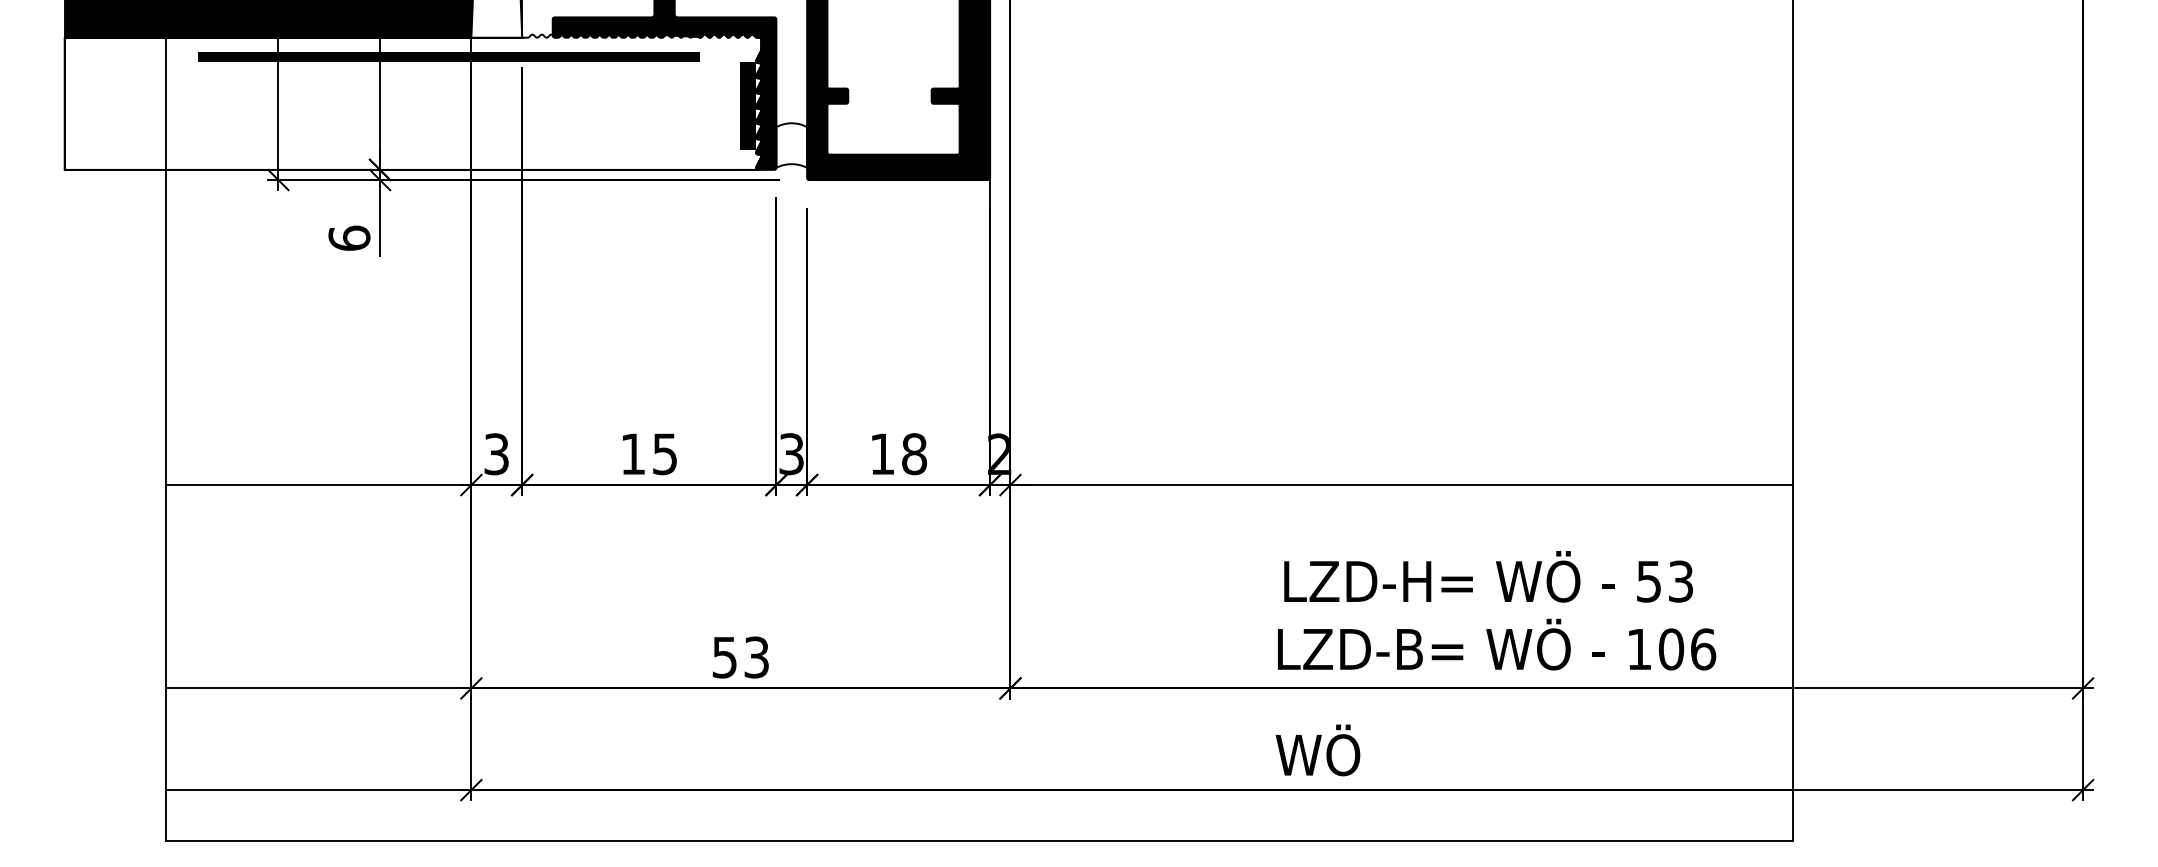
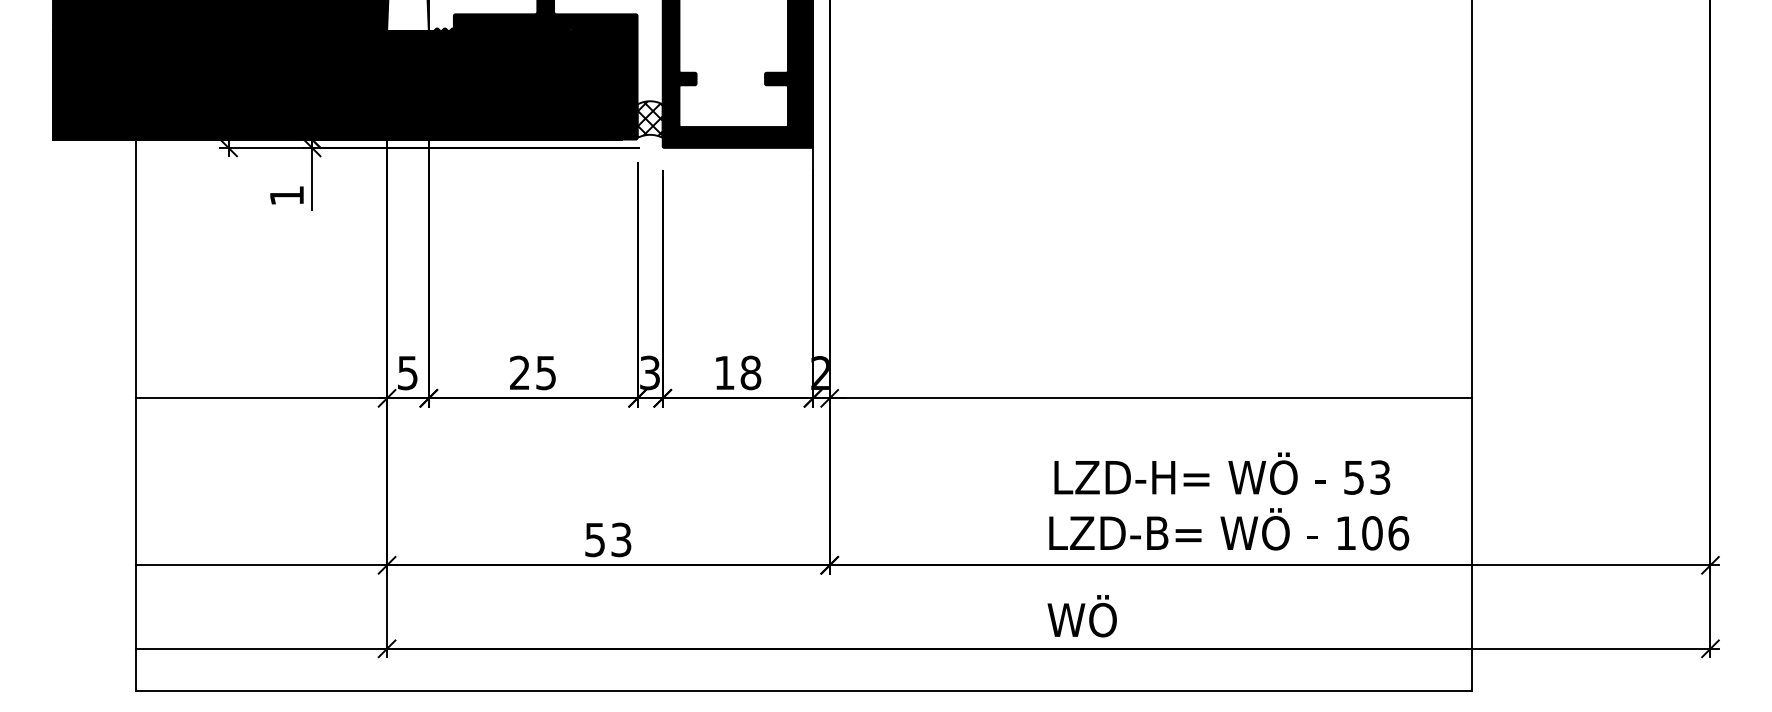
fill: (412, 101) -> (338, 83), added
hatch: (791, 145) -> (649, 119), added
text: (349, 237) -> (287, 195), 6 -> 1
text: (496, 453) -> (407, 372), 3 -> 5
text: (632, 453) -> (519, 372), 15 -> 25

